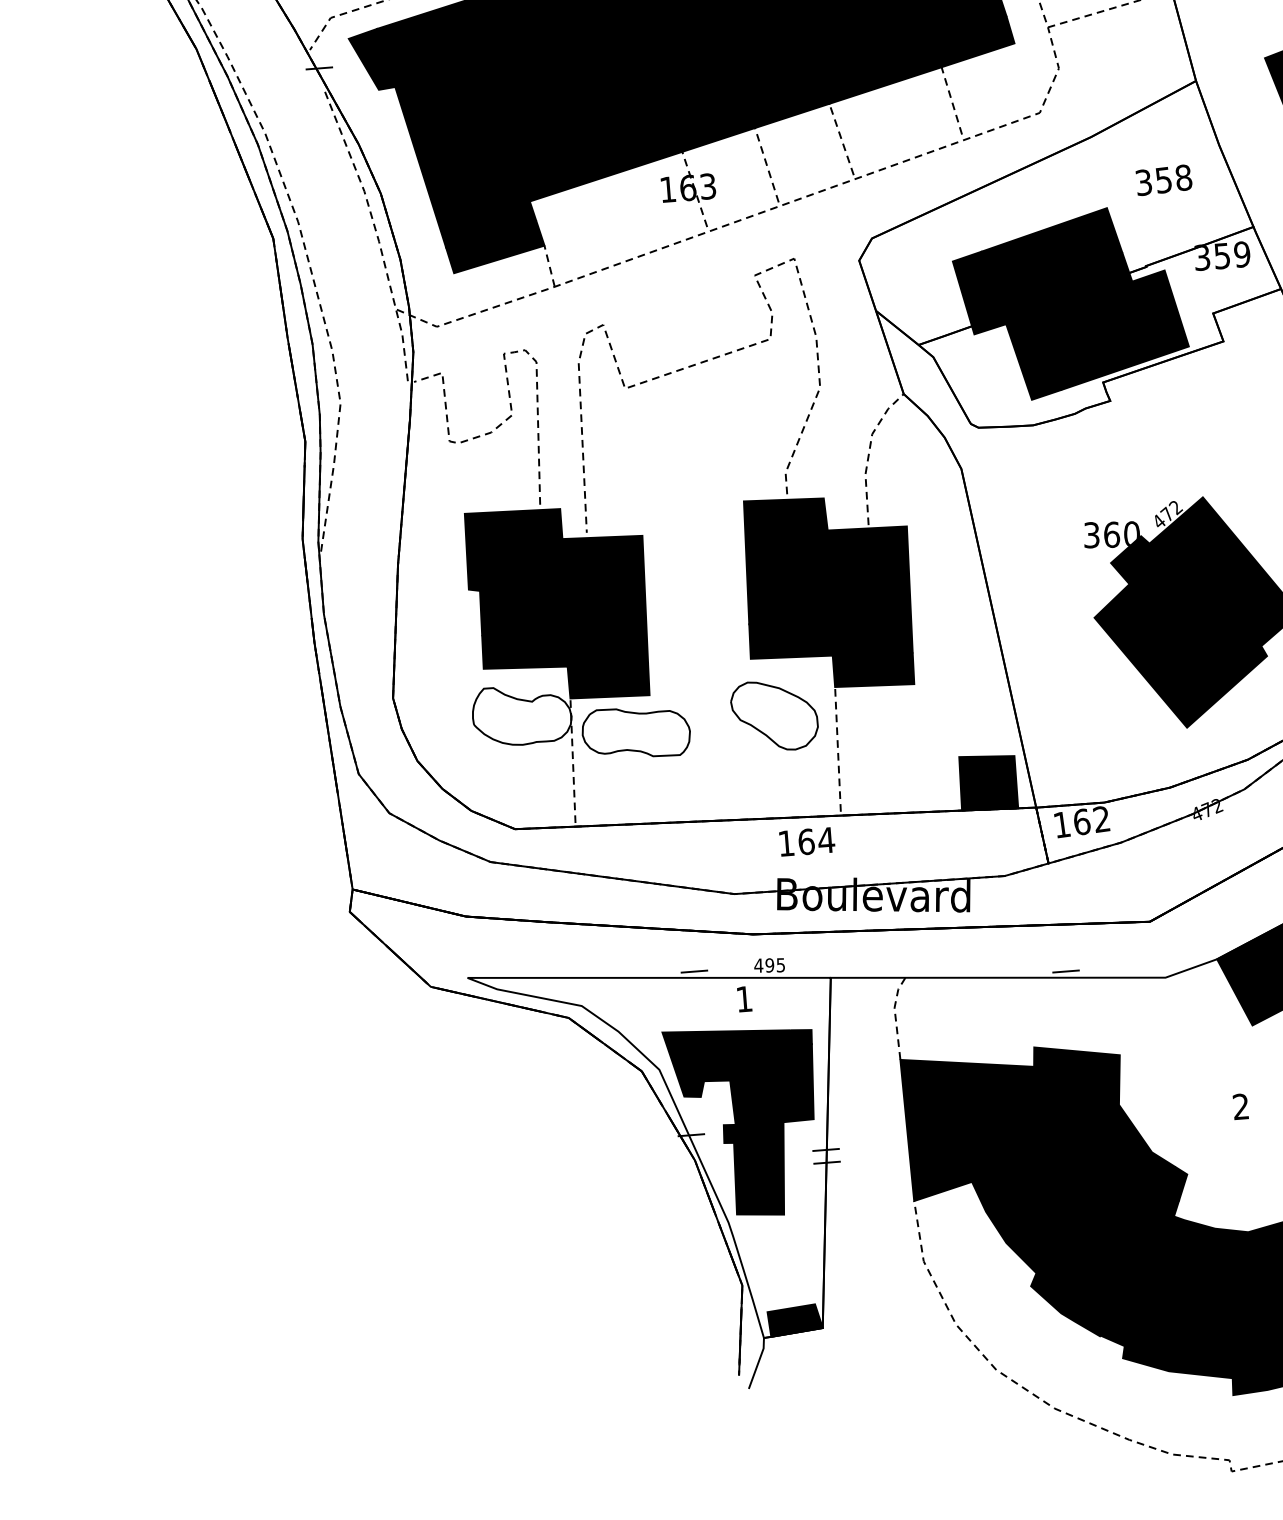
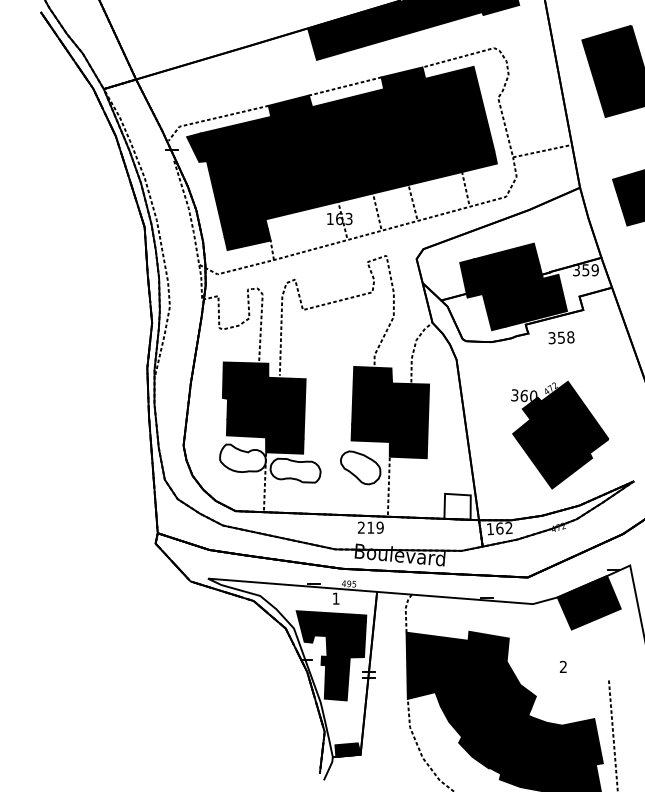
text: (1163, 179) -> (561, 337), moved
fill: (987, 782) -> (457, 506), removed
text: (805, 841) -> (370, 527), 164 -> 219

